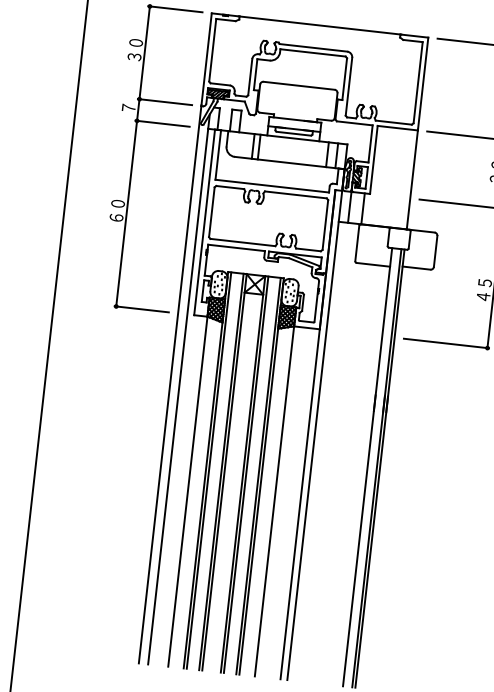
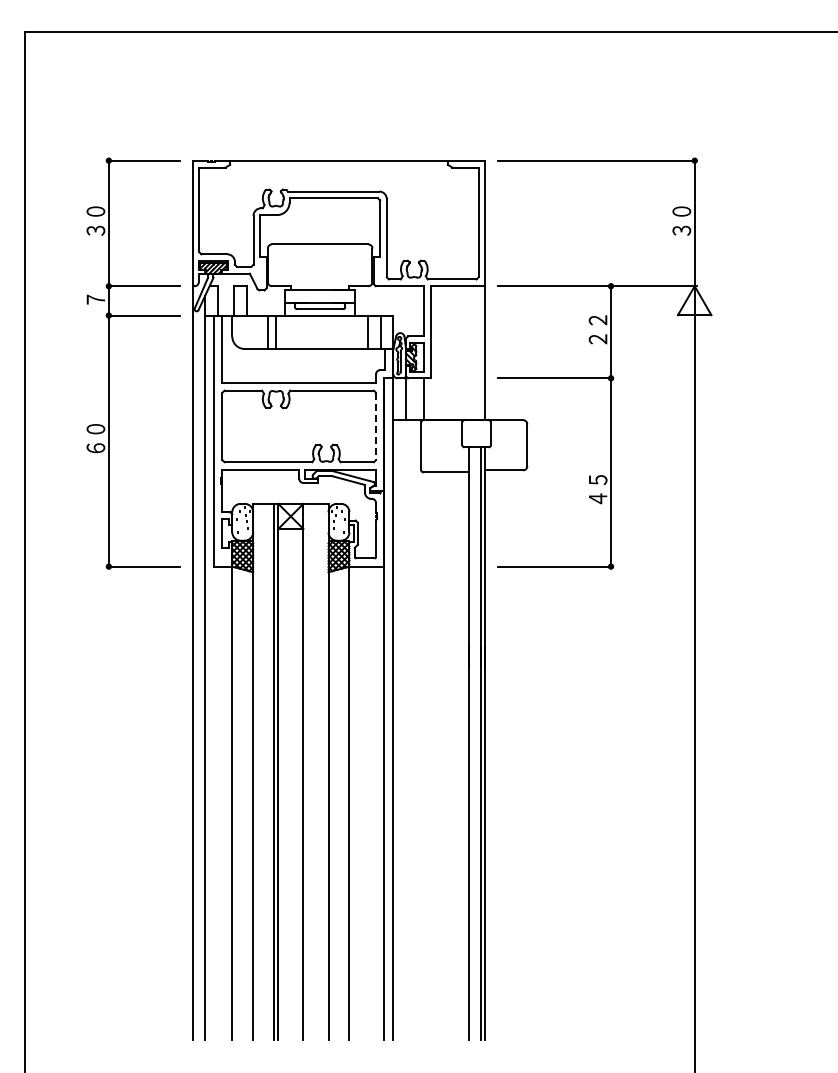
line: (325, 225) -> (376, 426), solid -> dashed
line: (209, 470) -> (257, 771), removed
line: (246, 474) -> (307, 771), removed
line: (258, 475) -> (324, 771), removed

